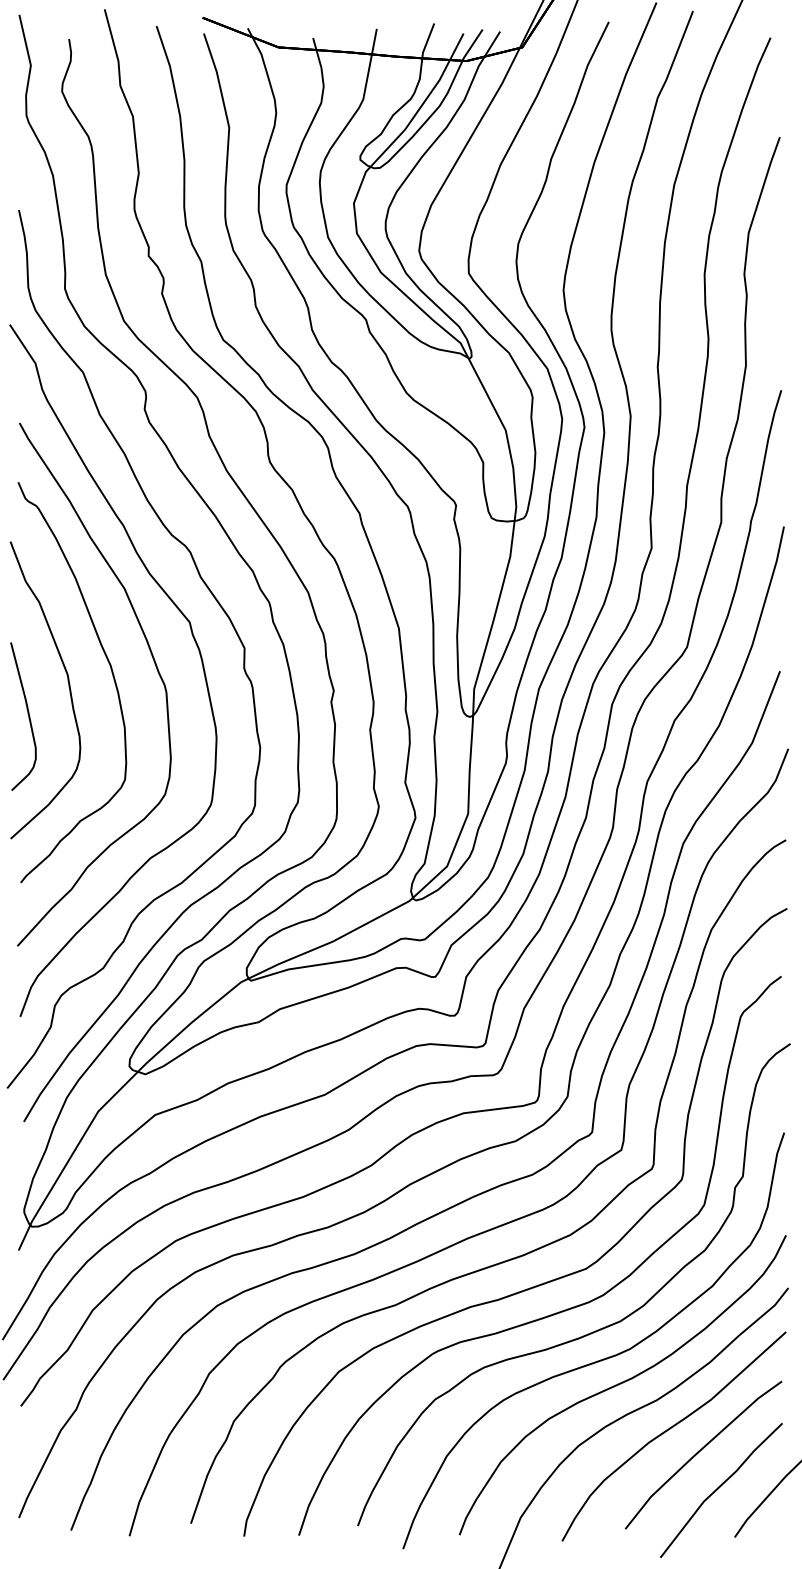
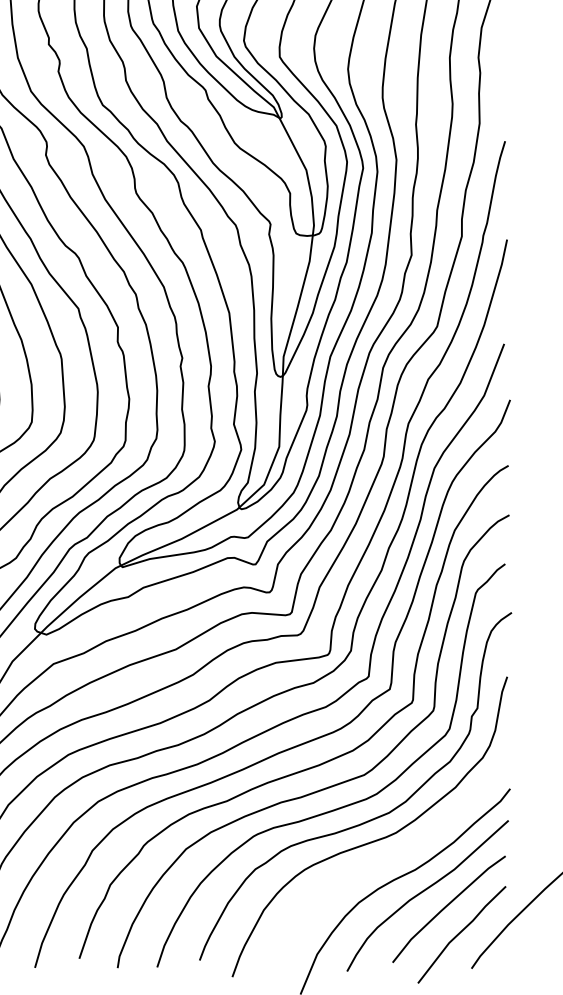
part: (622, 1385) -> (390, 859), removed

